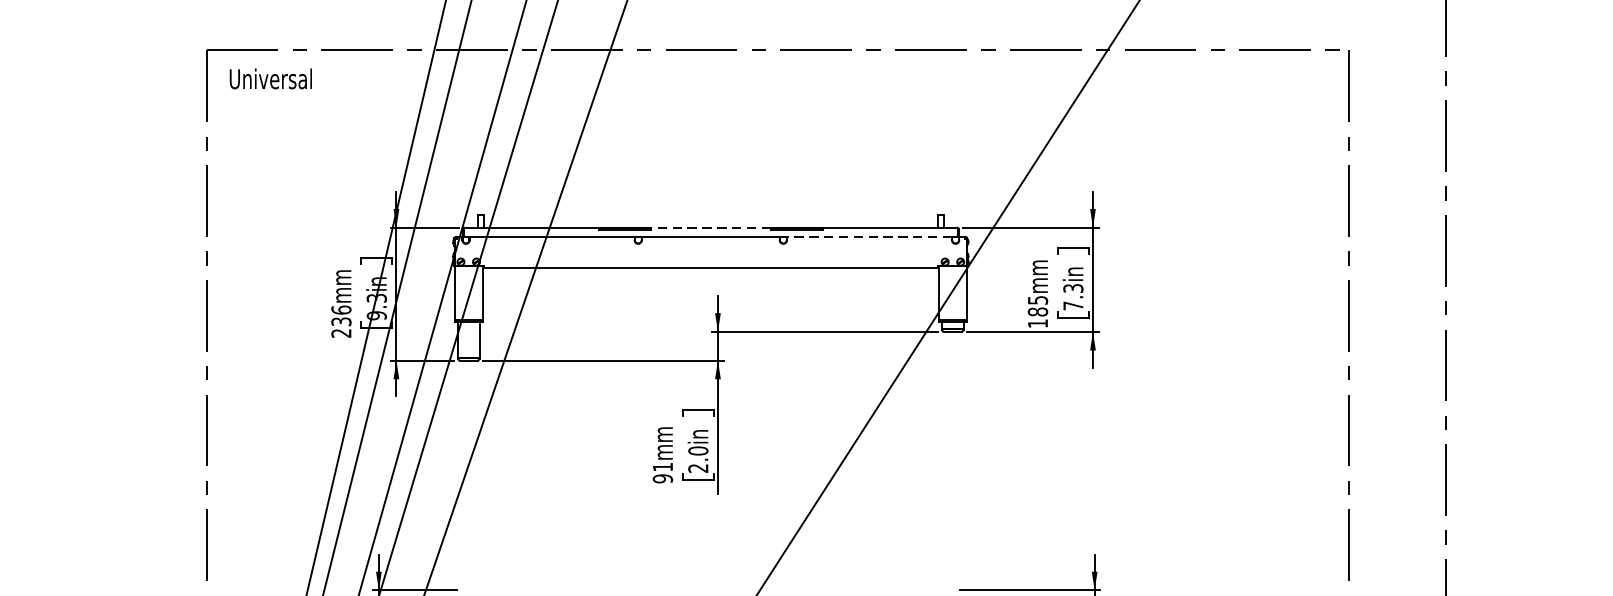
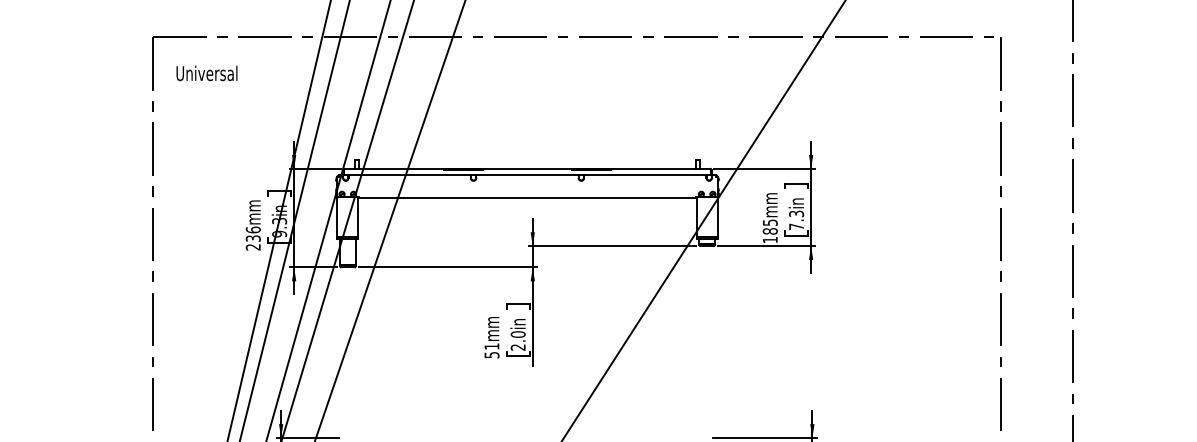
text: (270, 79) -> (206, 73), moved
line: (710, 227) -> (527, 168), dashed -> solid
line: (868, 236) -> (644, 175), dashed -> solid
text: (662, 477) -> (491, 354), 91mm -> 51mm

